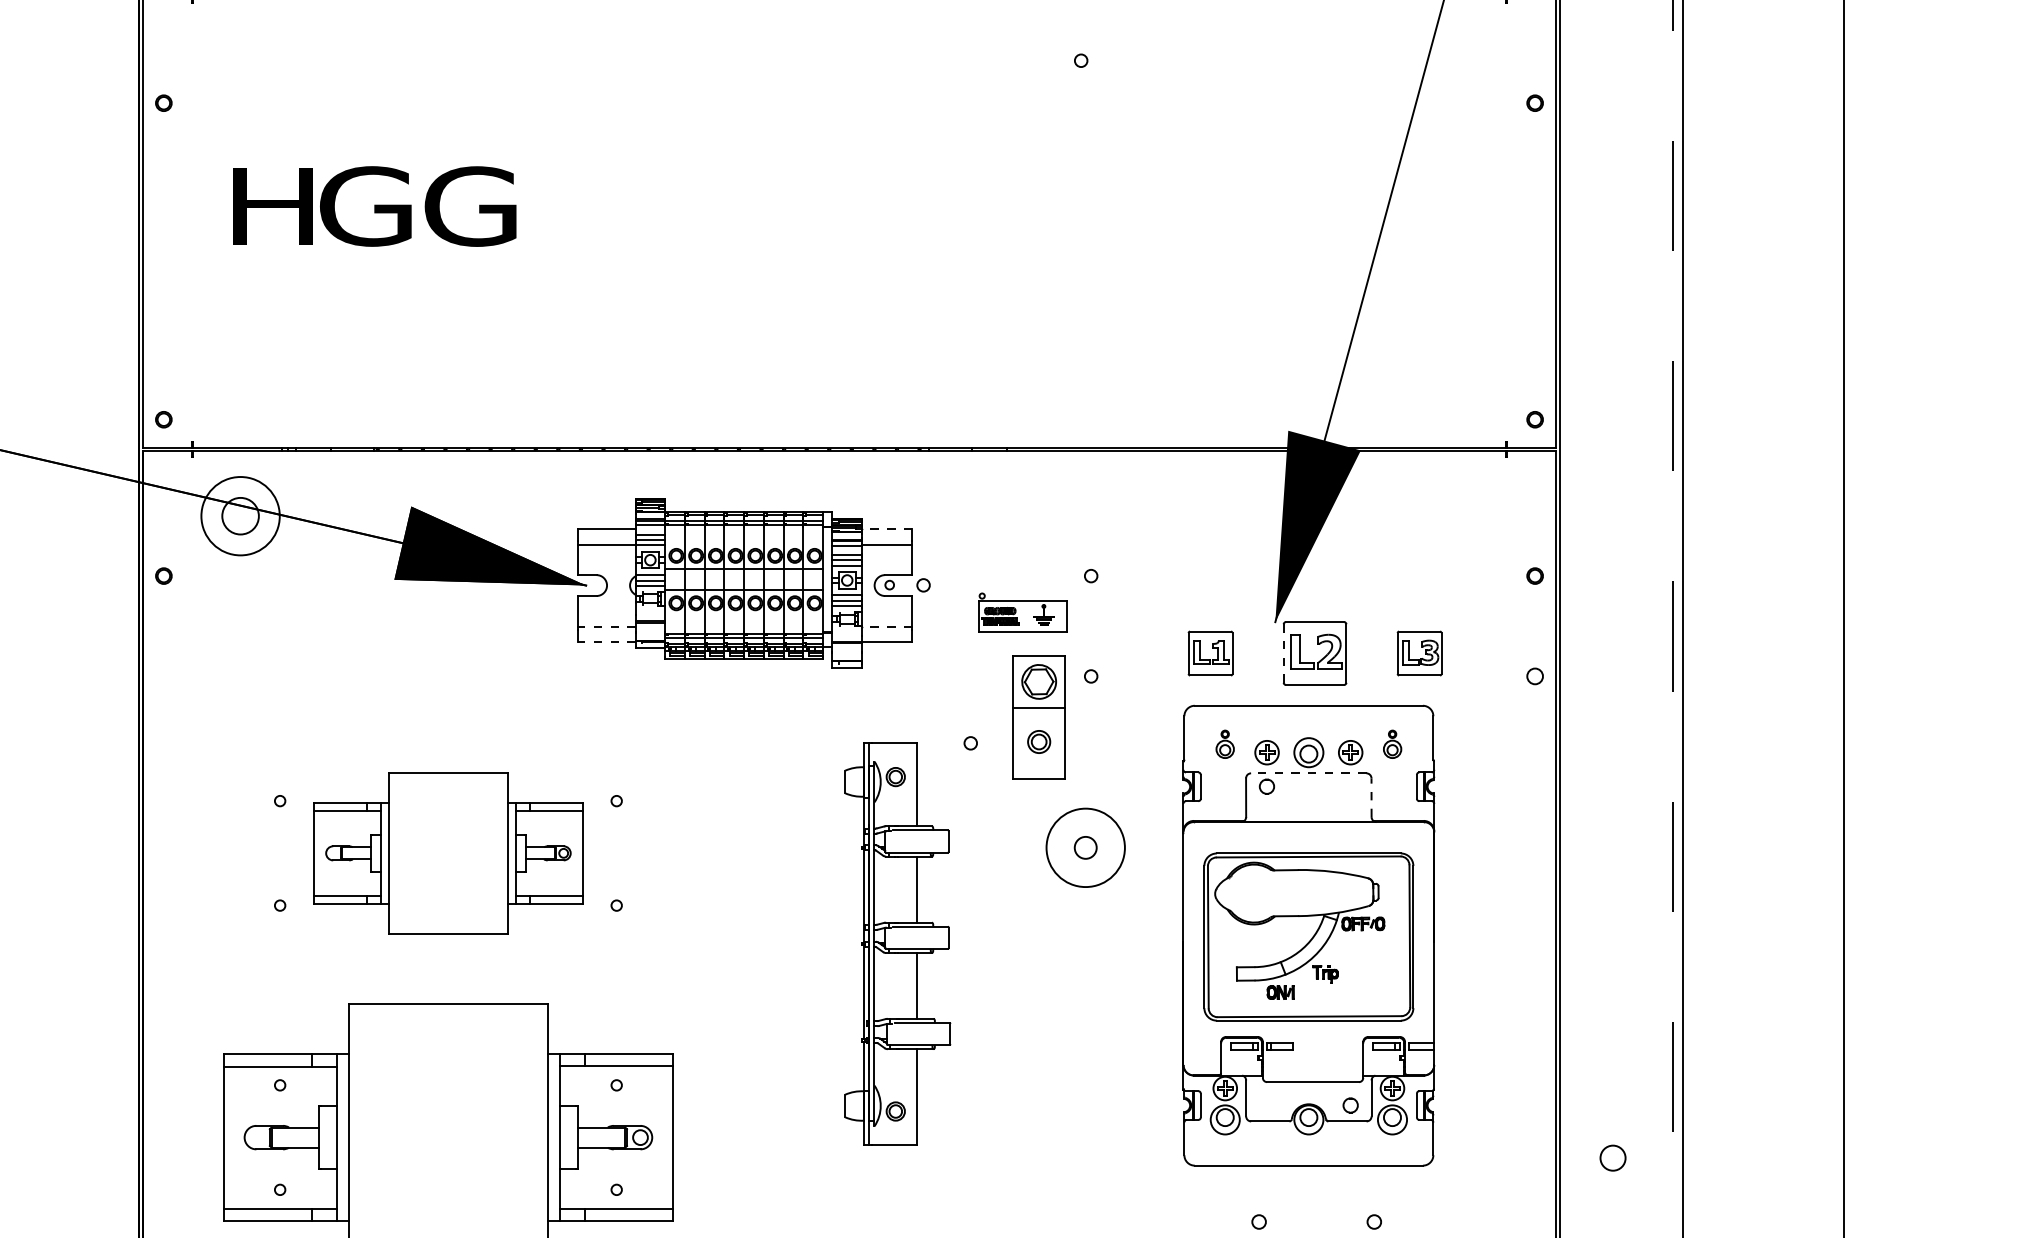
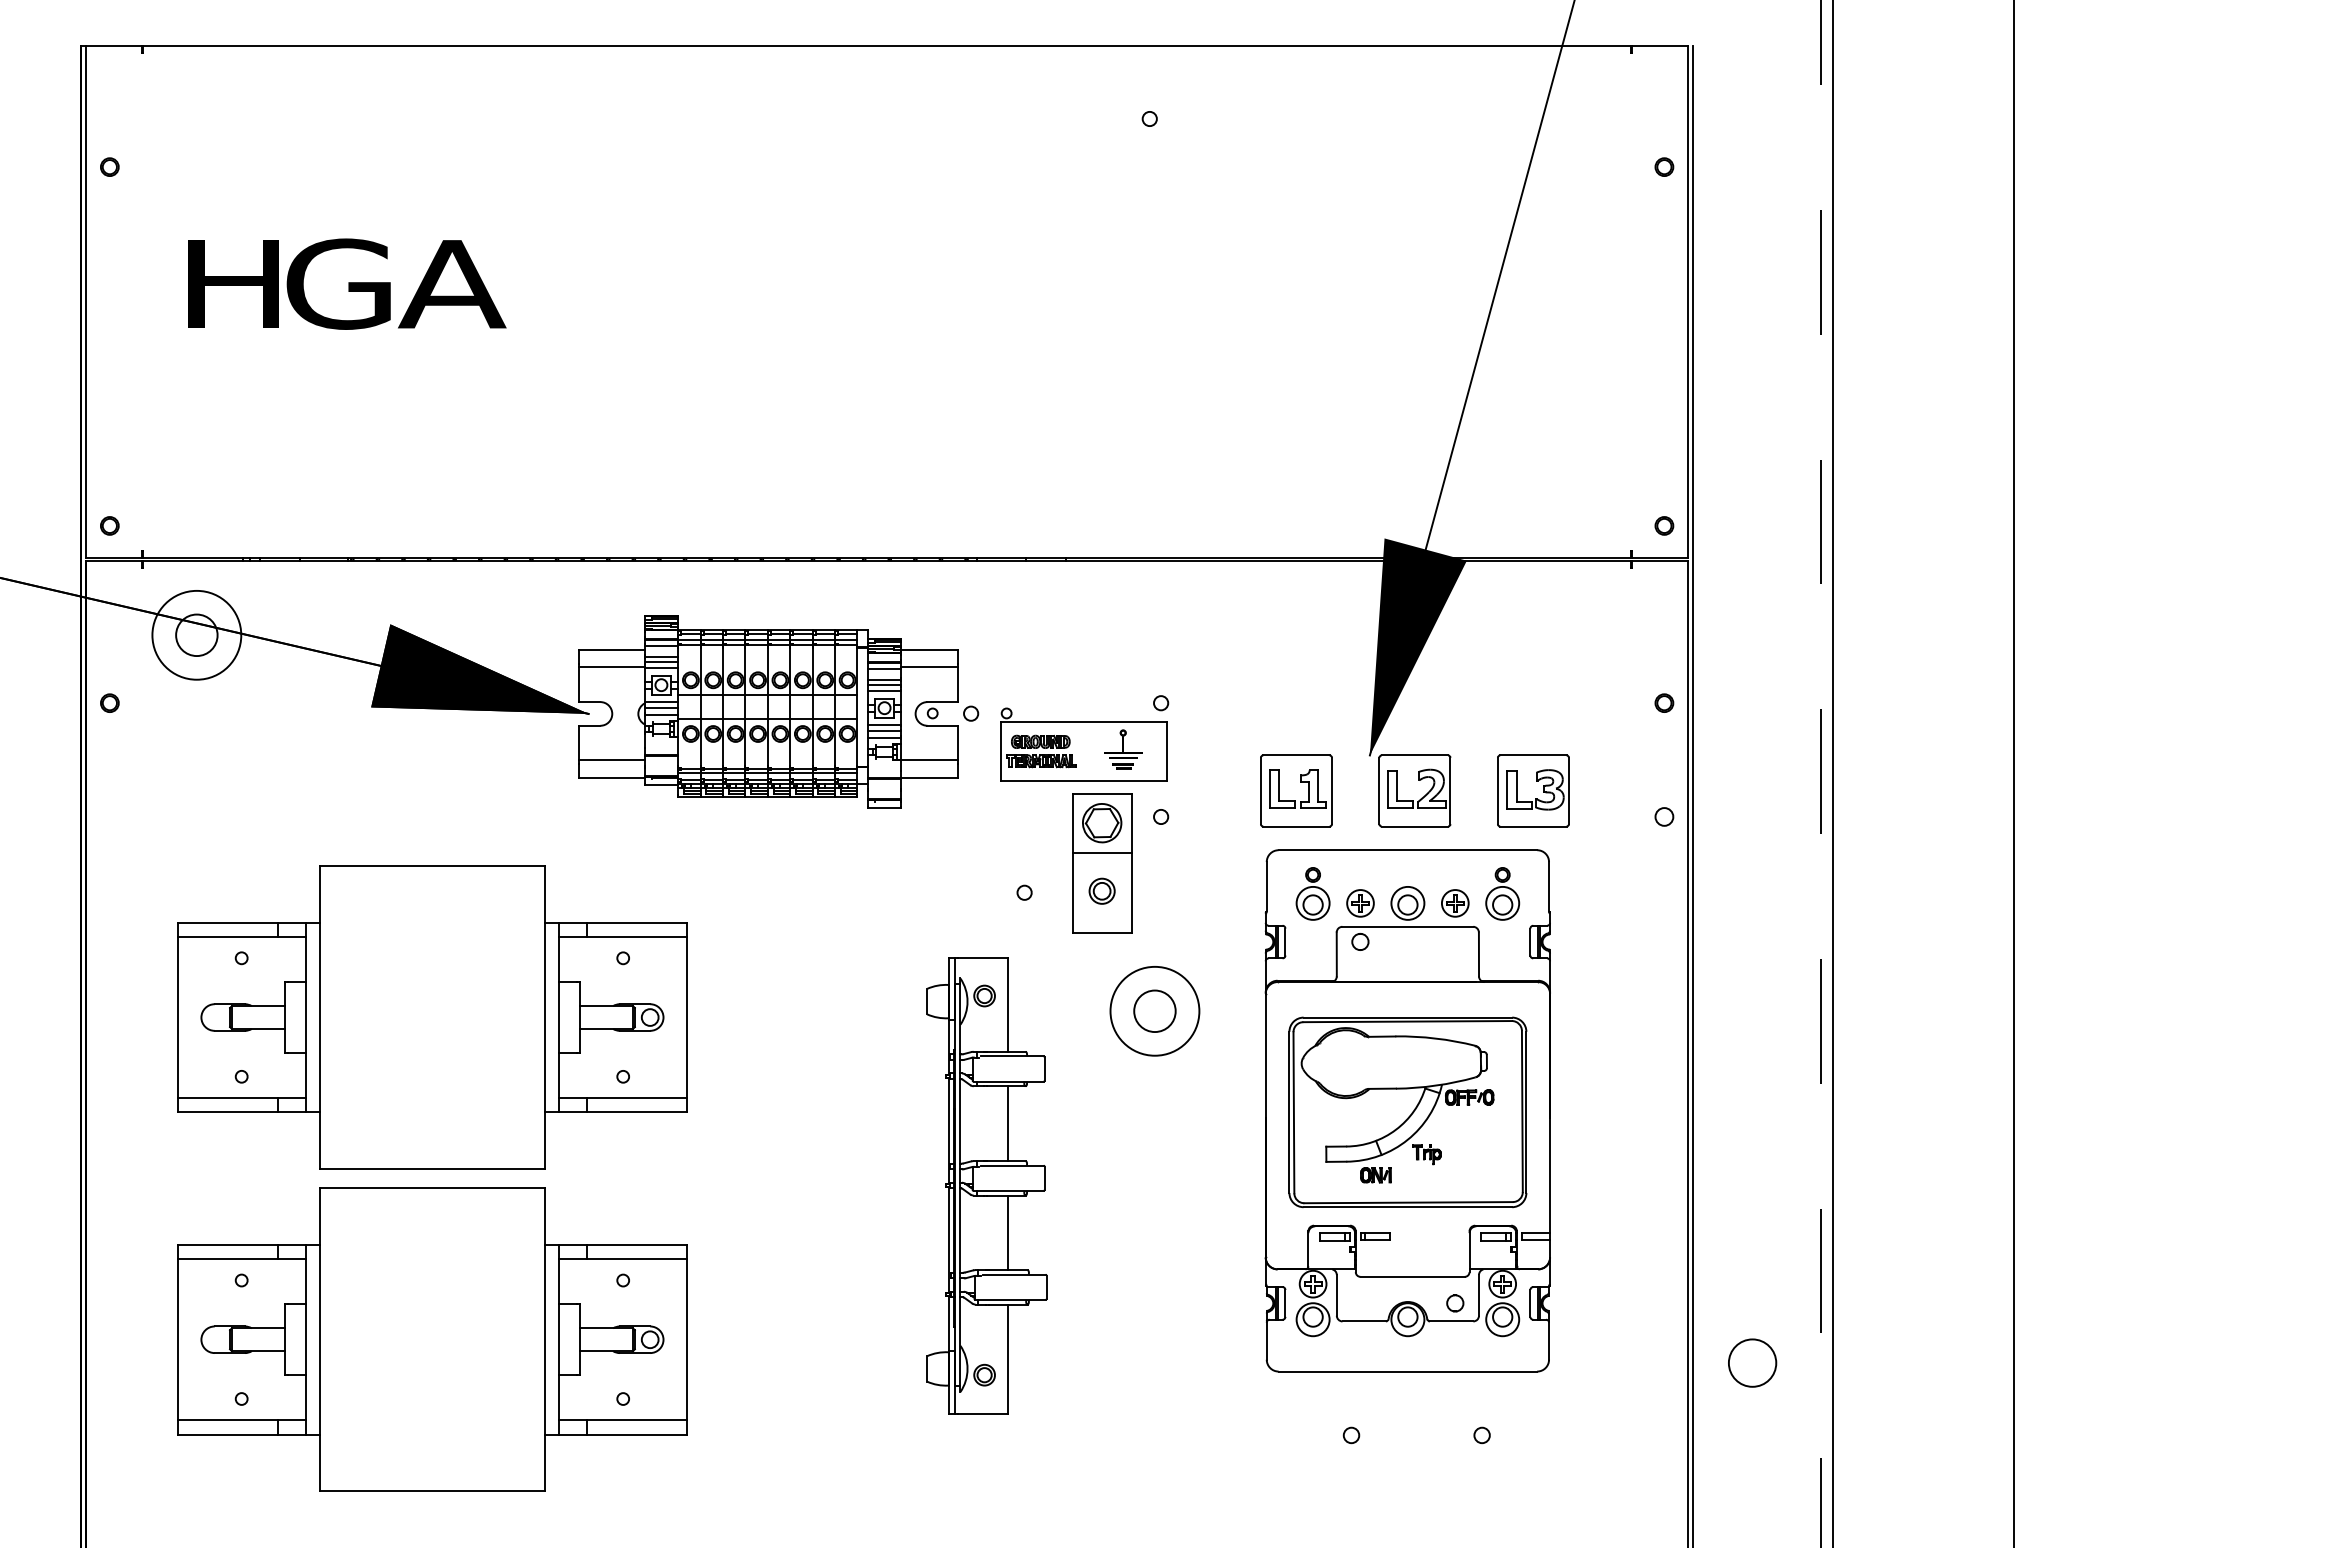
text: (466, 206) -> (453, 284), G -> A
line: (886, 529) -> (929, 650), dashed -> solid
part: (1022, 612) -> (1083, 744), size x1.67
line: (606, 626) -> (611, 760), dashed -> solid
line: (886, 626) -> (929, 760), dashed -> solid
line: (606, 641) -> (611, 777), dashed -> solid
part: (1210, 653) -> (1296, 790), size x1.43
line: (1283, 653) -> (1379, 790), dashed -> solid
part: (1419, 653) -> (1533, 790), size x1.43
part: (1224, 743) -> (1312, 893), size x1.67
part: (1392, 743) -> (1502, 893), size x1.67
line: (1308, 773) -> (1407, 926), dashed -> solid
line: (1371, 797) -> (1478, 954), dashed -> solid
circle: (1085, 848) -> (1154, 1011), size x1.67
part: (448, 853) -> (432, 1017), size x1.67
part: (897, 944) -> (986, 1185), moved
circle: (1612, 1157) -> (1752, 1362), size x1.67

